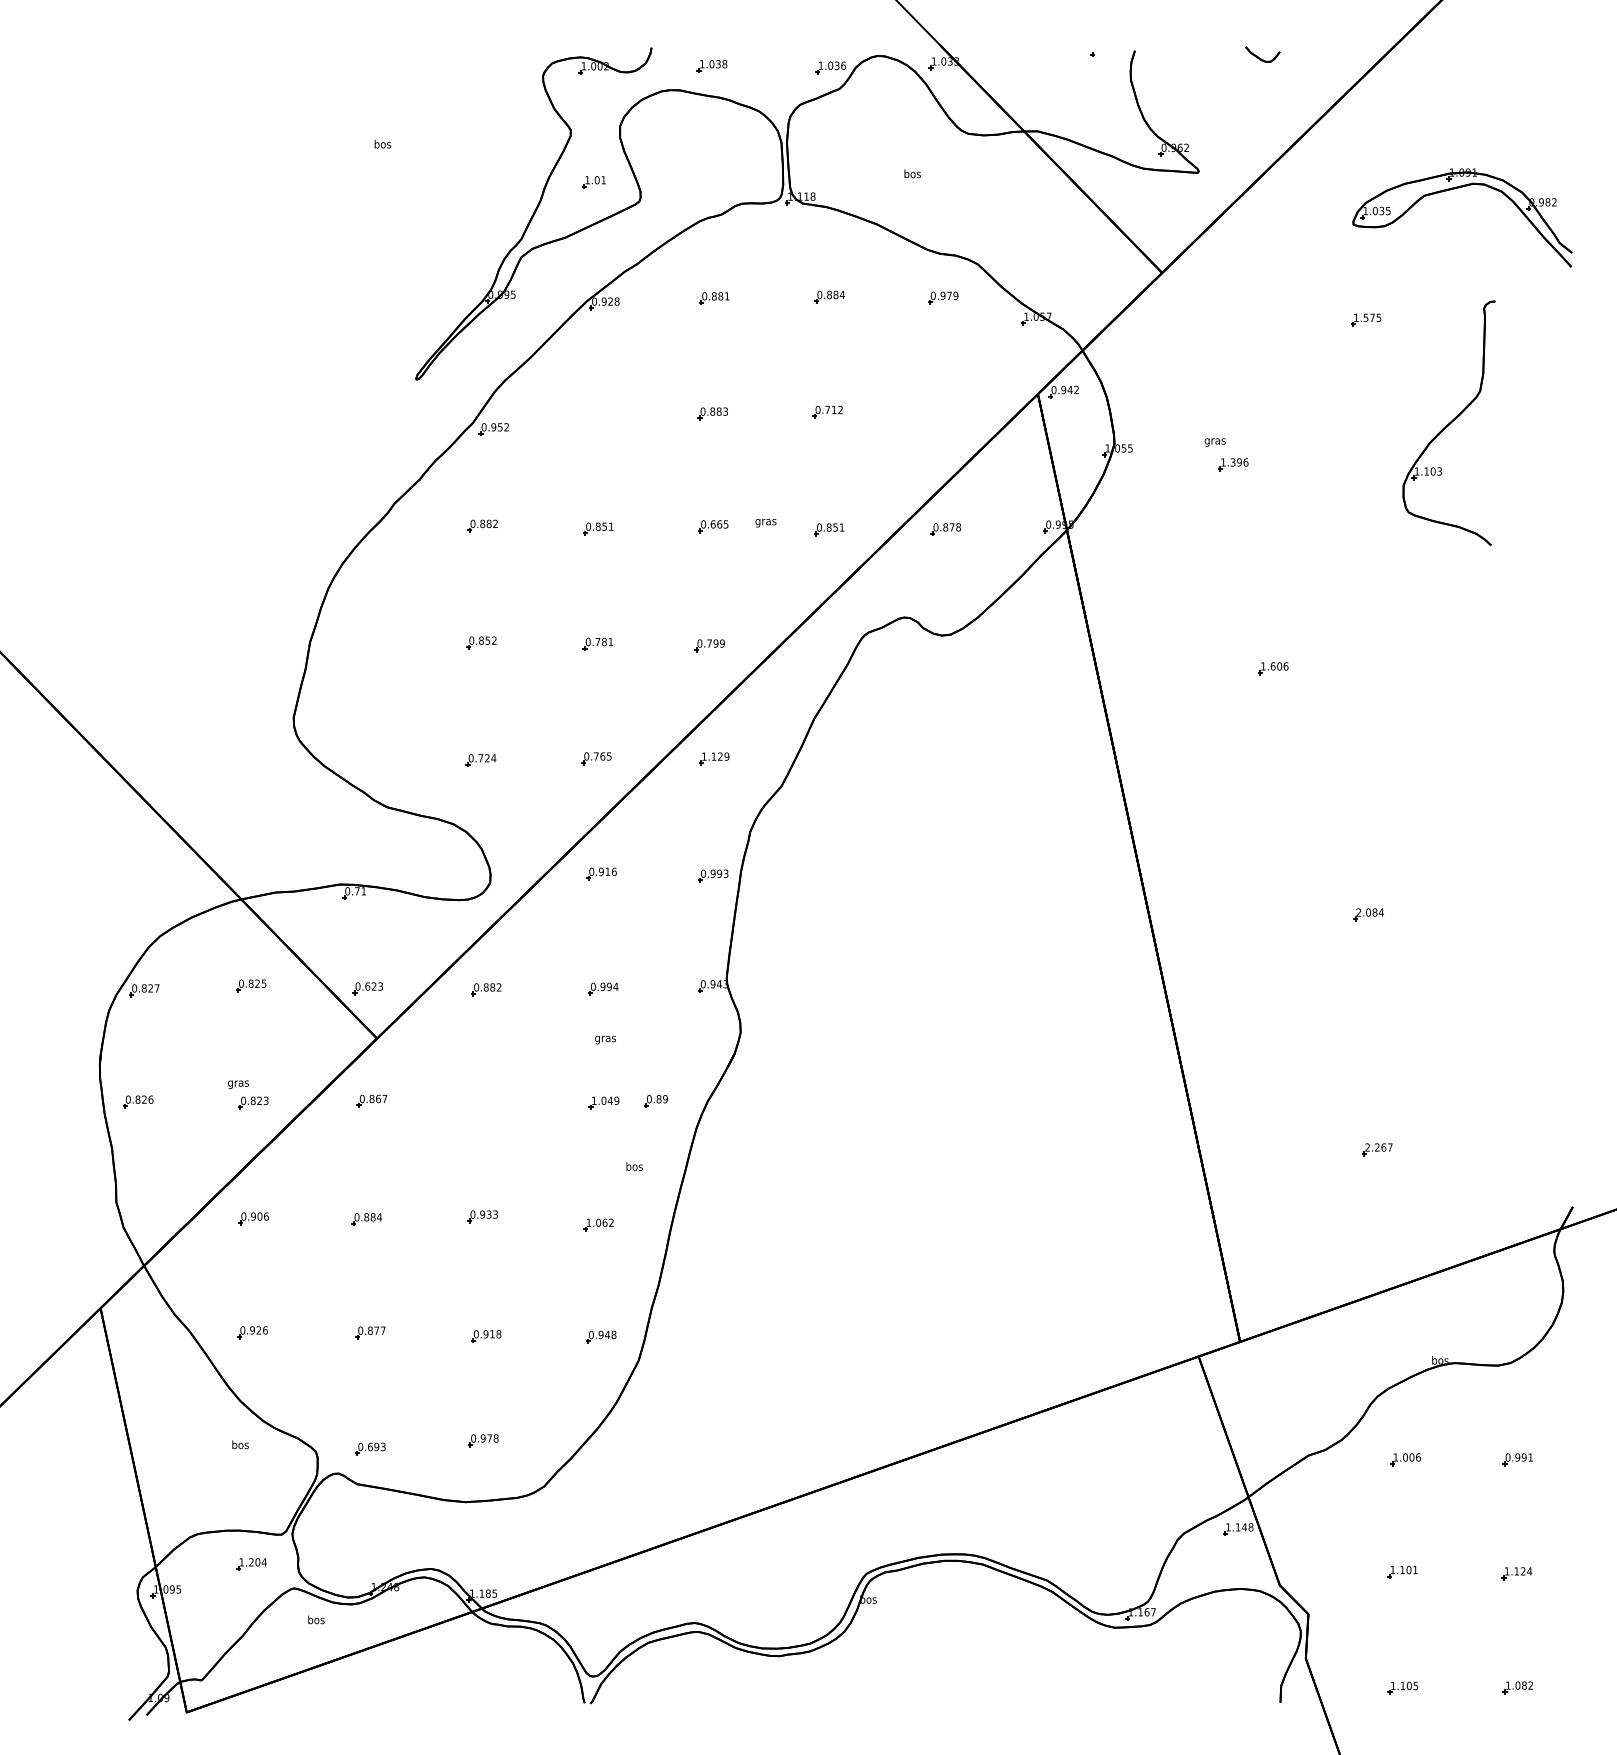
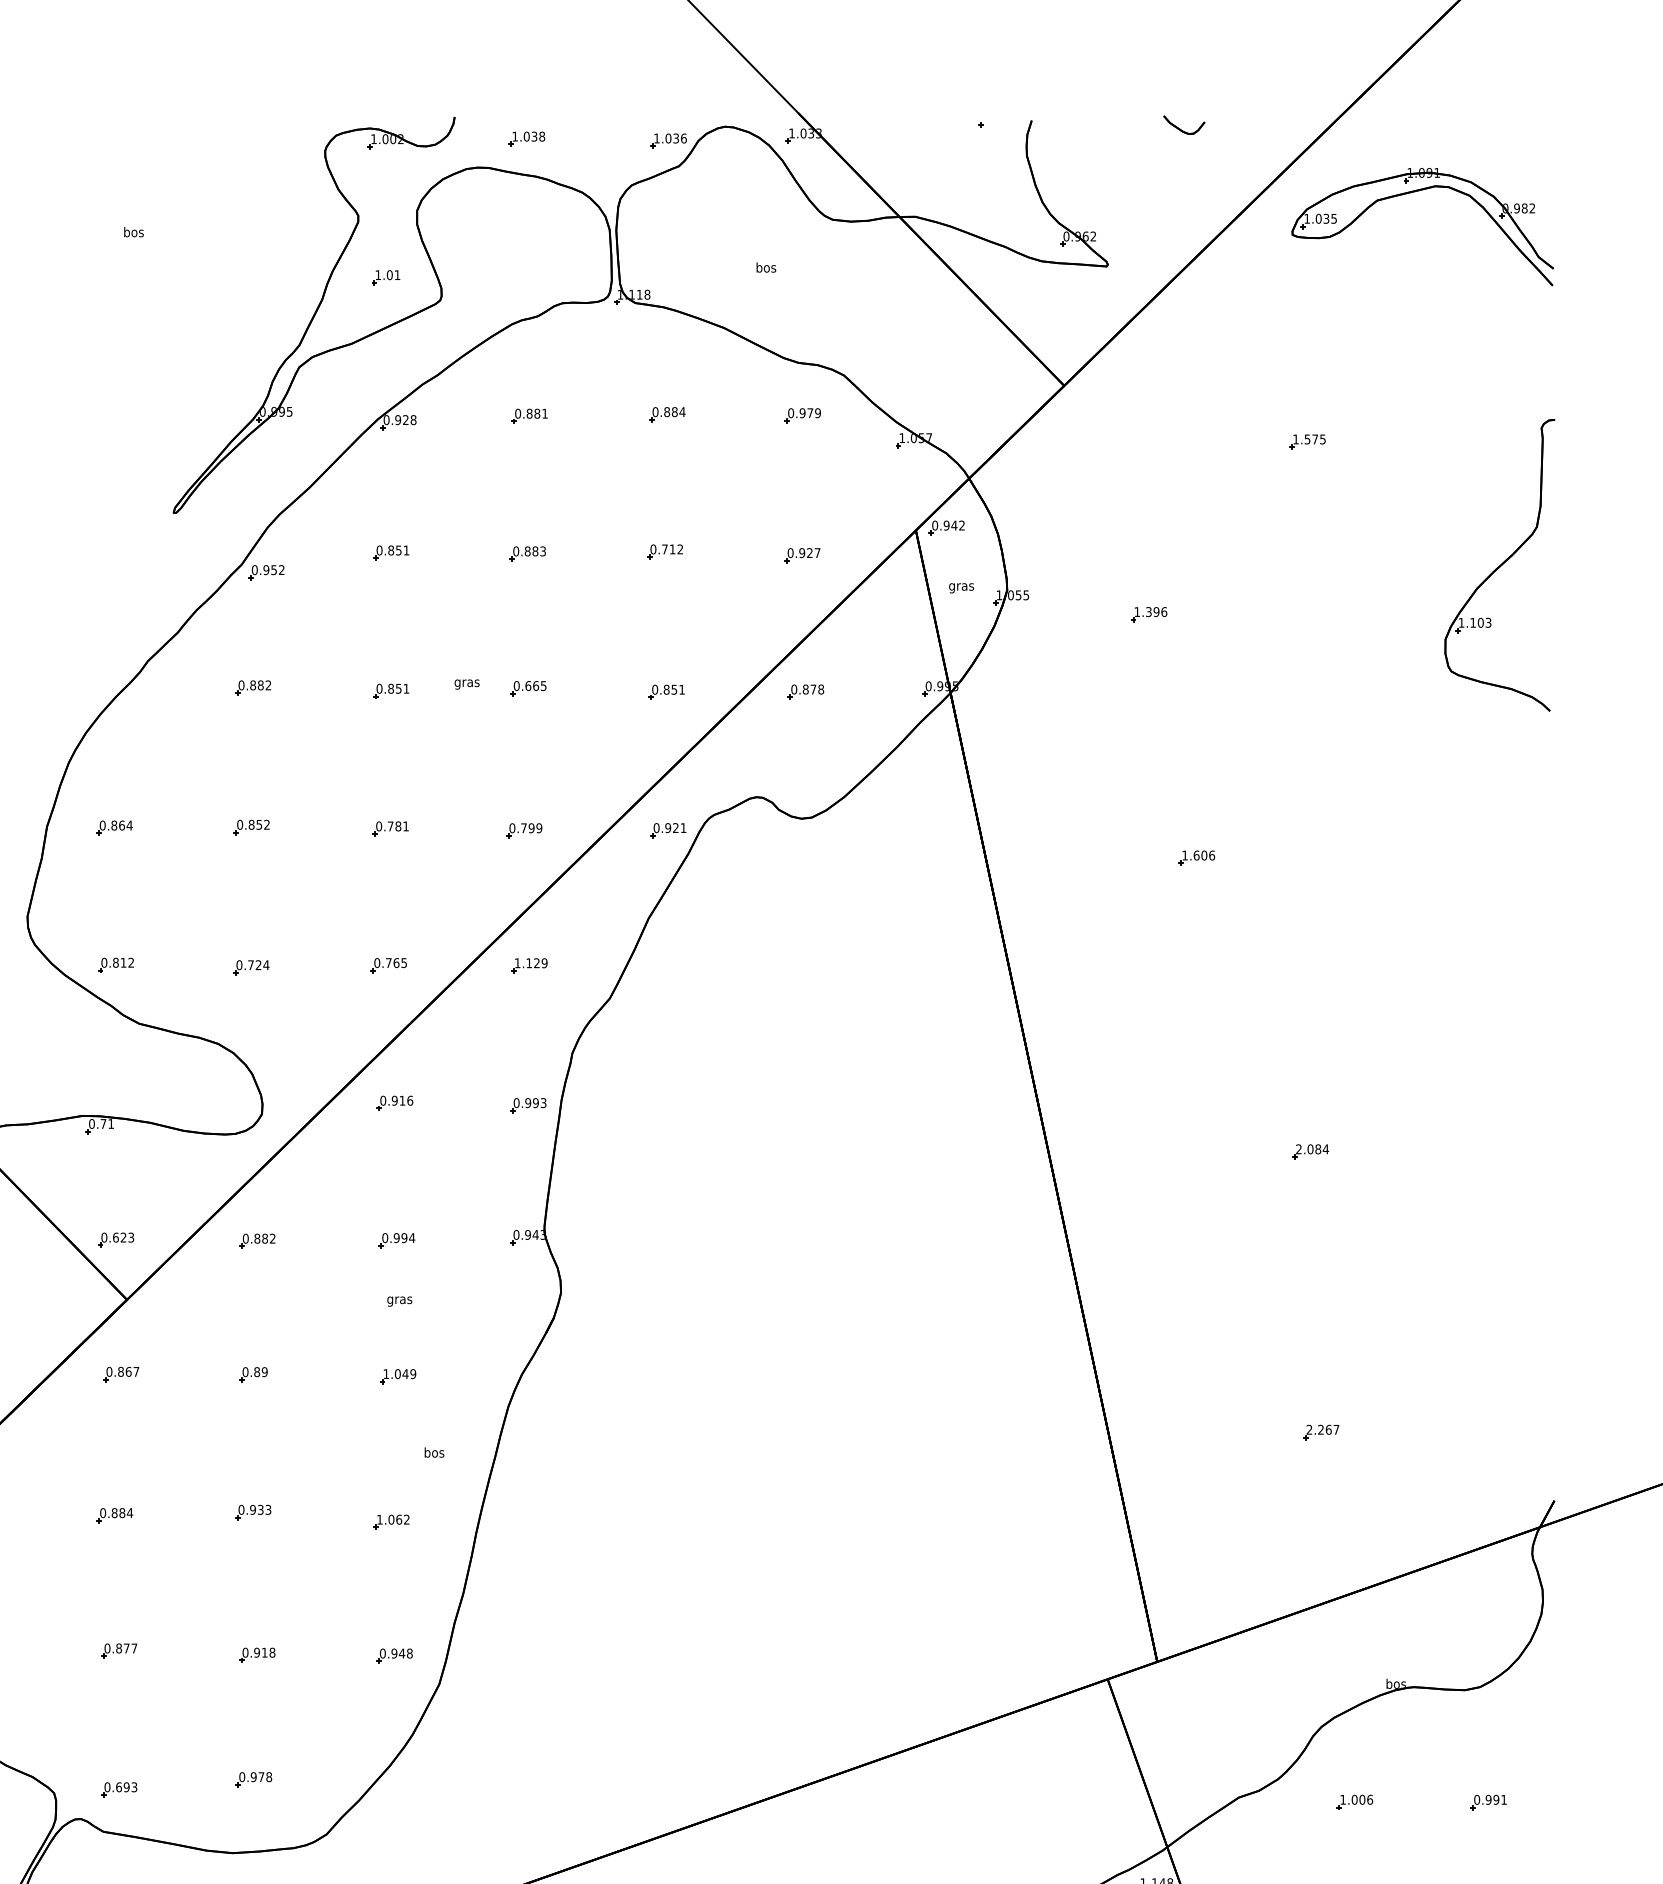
part: (1454, 189) -> (1413, 193), moved
part: (598, 412) -> (391, 552), added
part: (942, 414) -> (801, 554), added
part: (1448, 422) -> (1499, 564), moved
text: (1214, 442) -> (960, 588), moved
text: (765, 523) -> (466, 684), moved
part: (366, 643) -> (114, 828), added
part: (830, 645) -> (668, 830), added
part: (367, 758) -> (115, 965), added
part: (655, 1101) -> (252, 1374), moved

